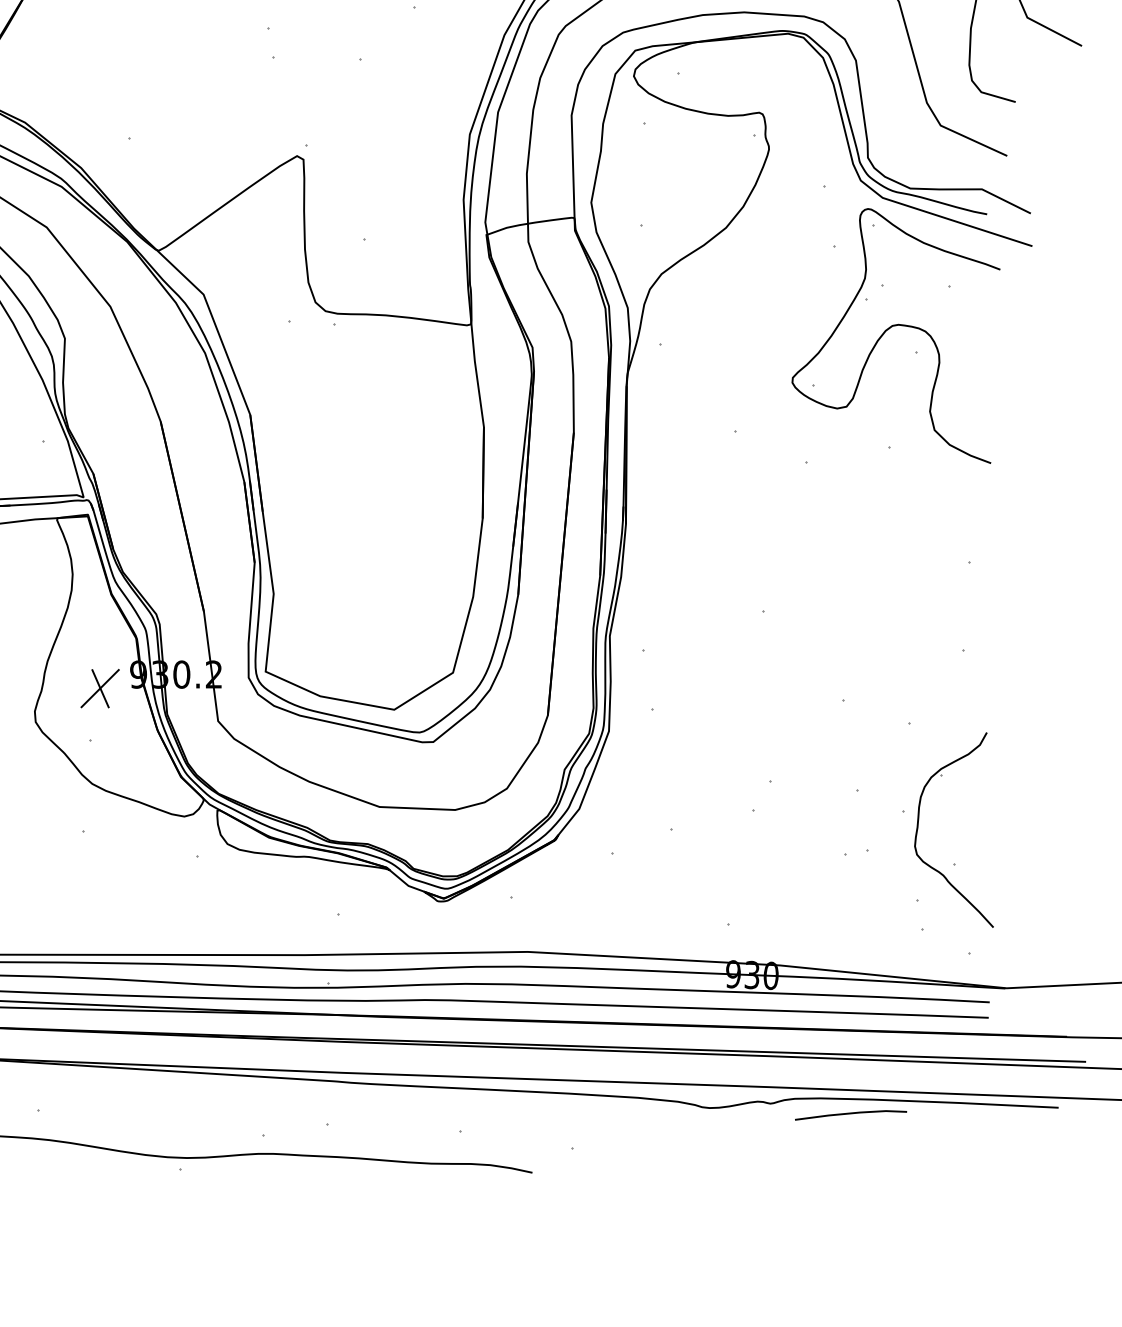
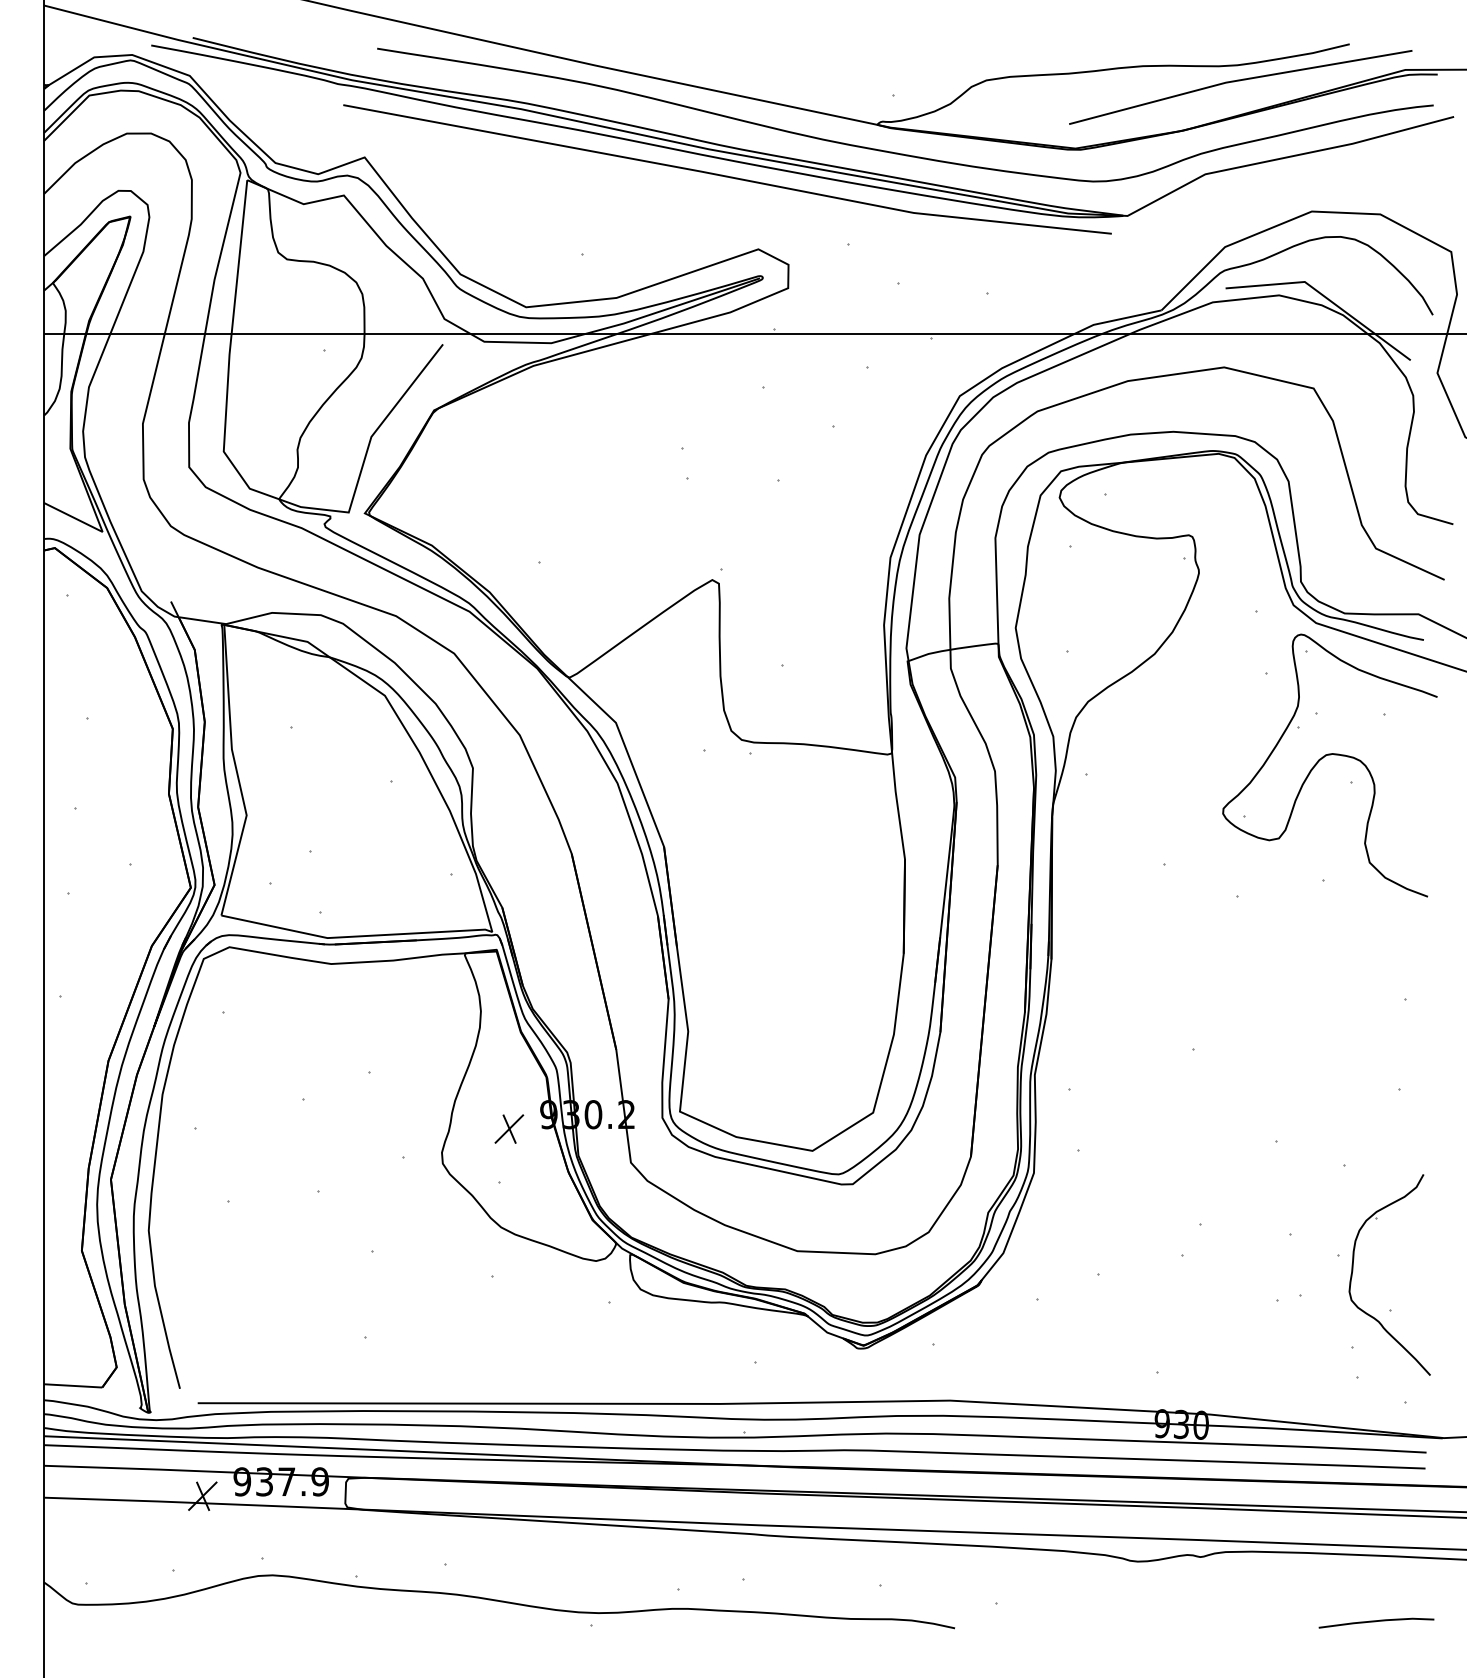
part: (100, 688) -> (509, 1128), size x0.71
line: (850, 1113) -> (1376, 1621), moved

